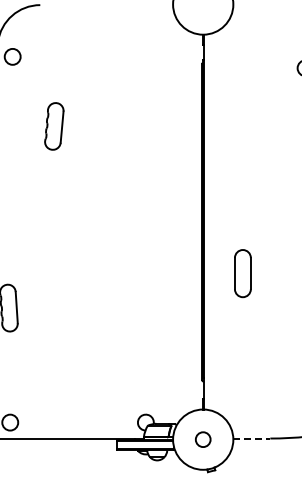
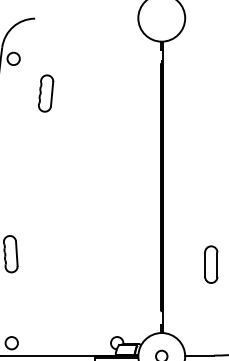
part: (54, 126) -> (46, 93), moved
part: (242, 273) -> (210, 264), moved
line: (251, 438) -> (199, 355), dashed -> solid

